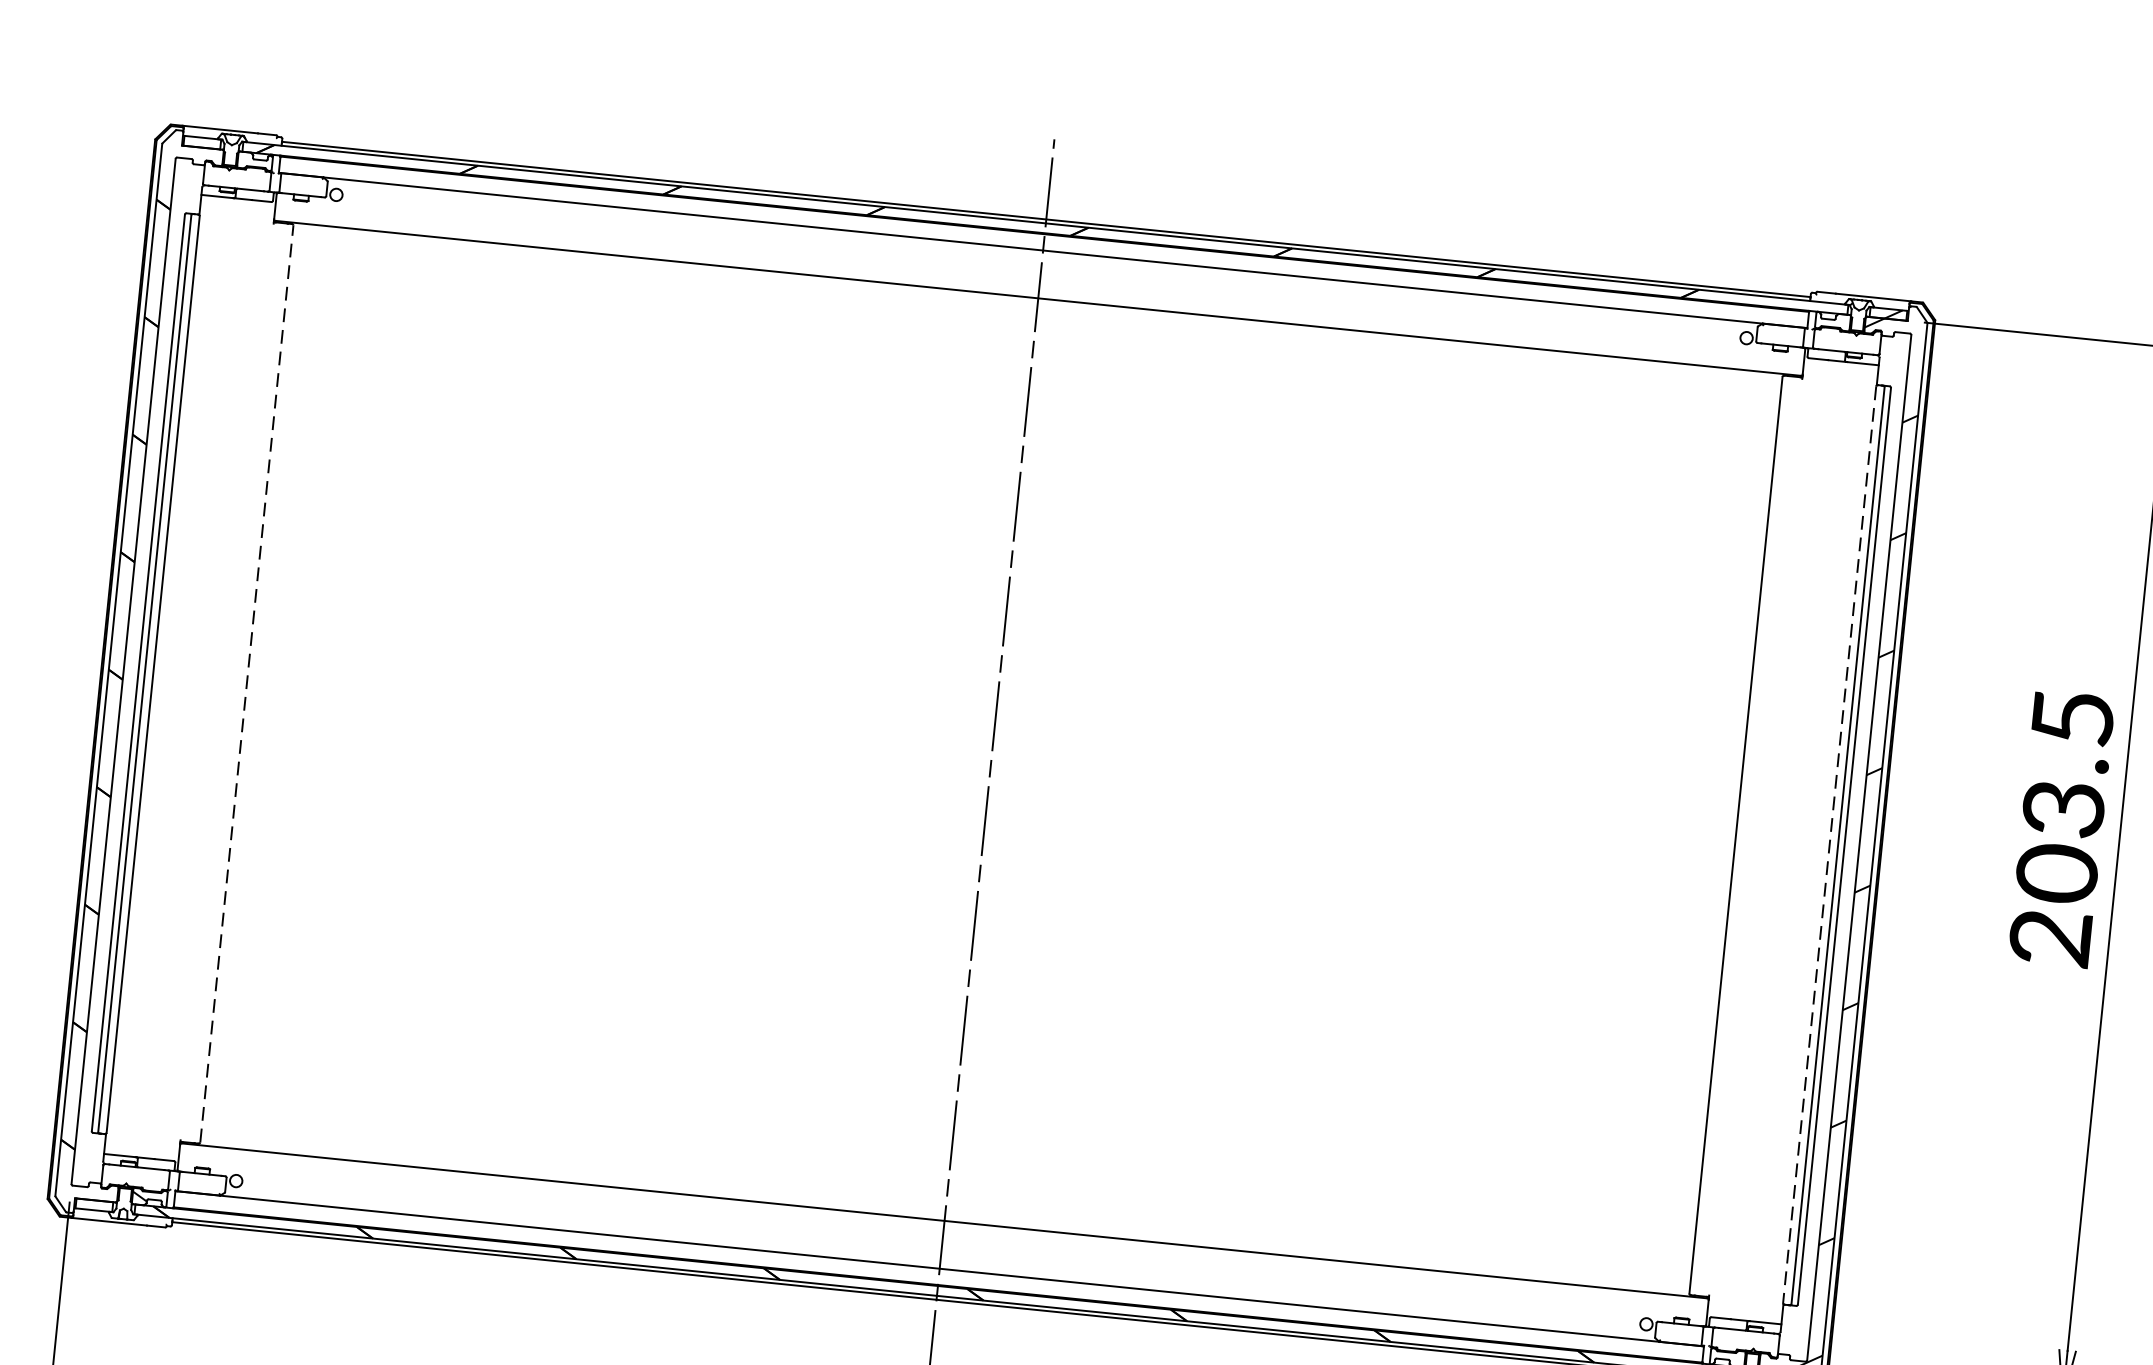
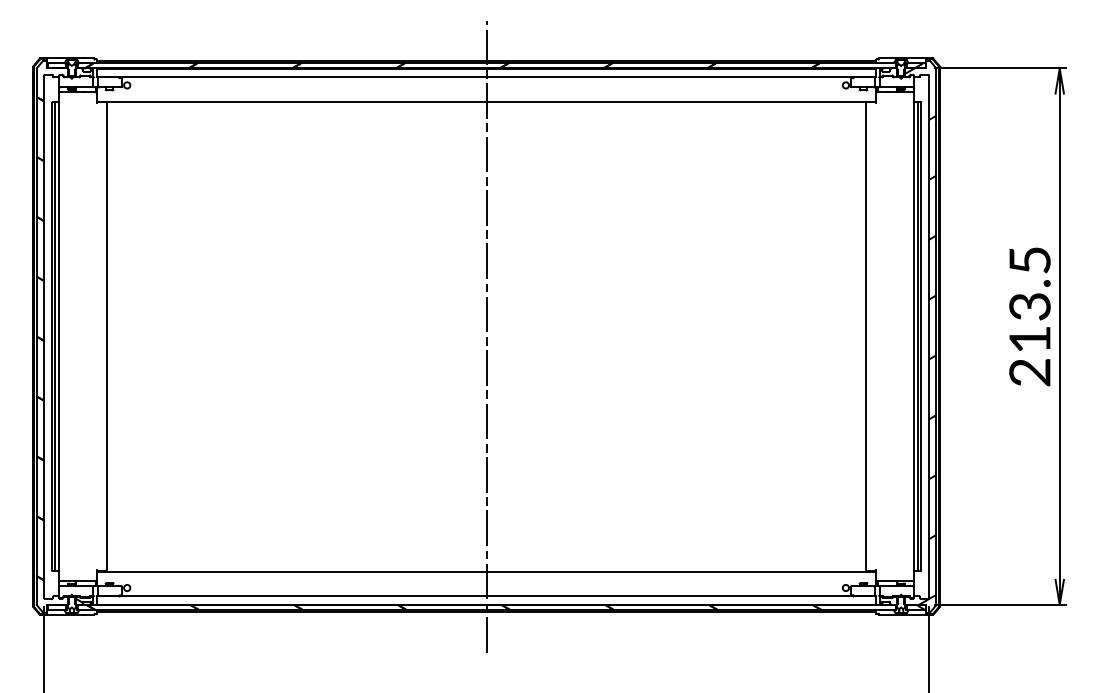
line: (247, 683) -> (107, 336), dashed -> solid
line: (1829, 844) -> (913, 336), dashed -> solid
text: (2056, 873) -> (1029, 339), 203.5 -> 213.5

